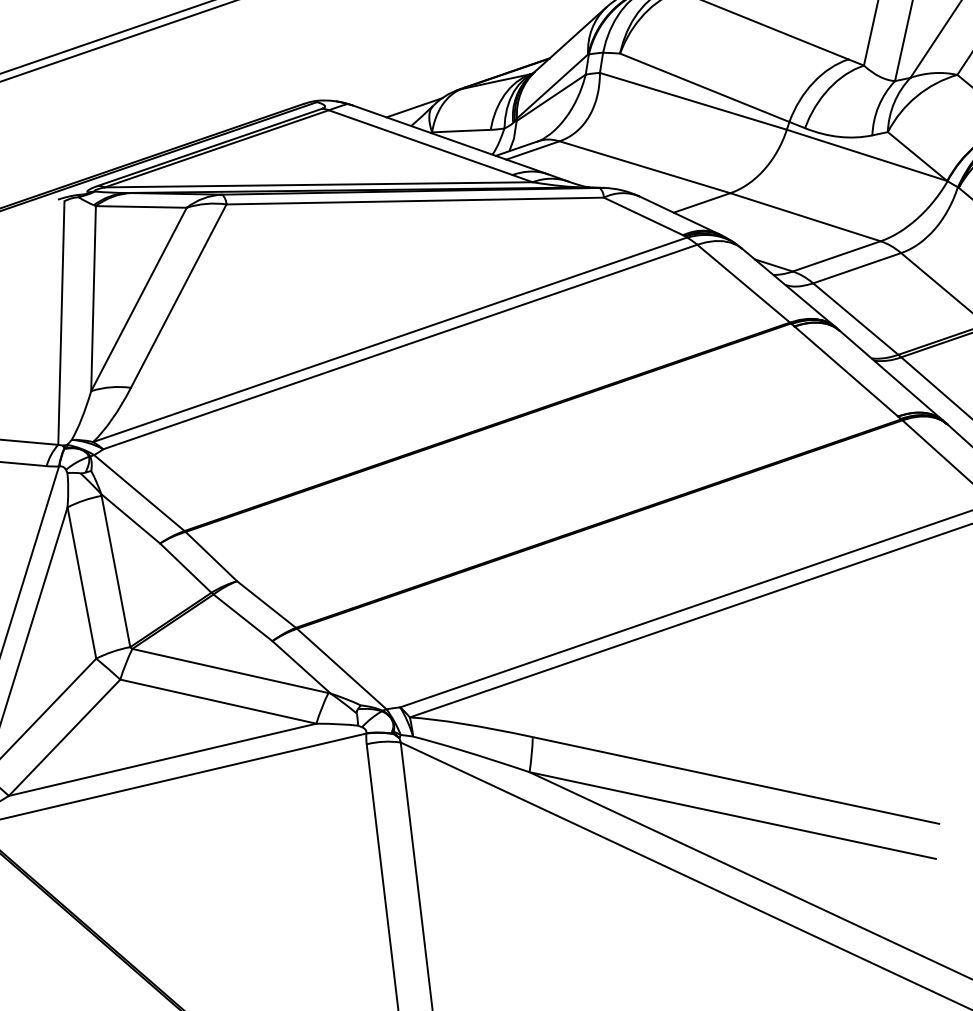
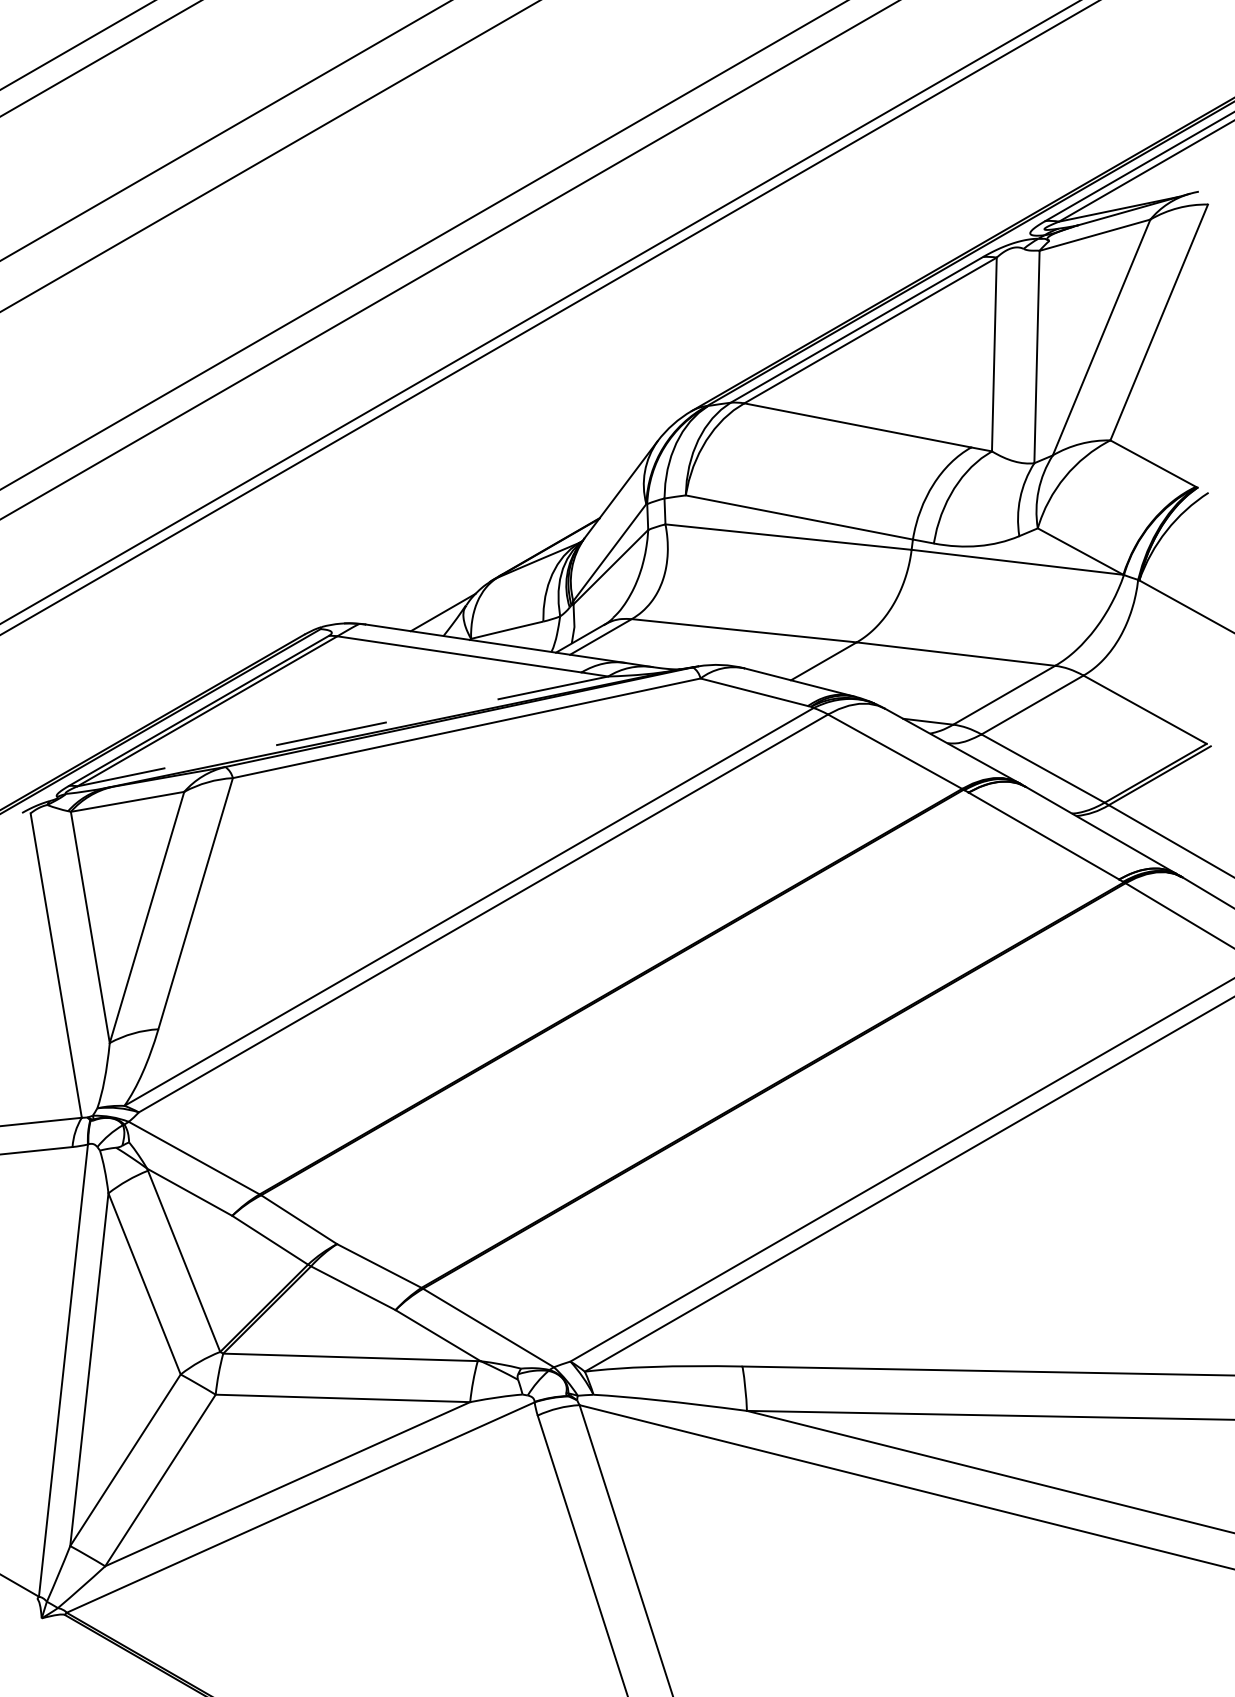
line: (318, 184) -> (342, 731), solid -> dashed

